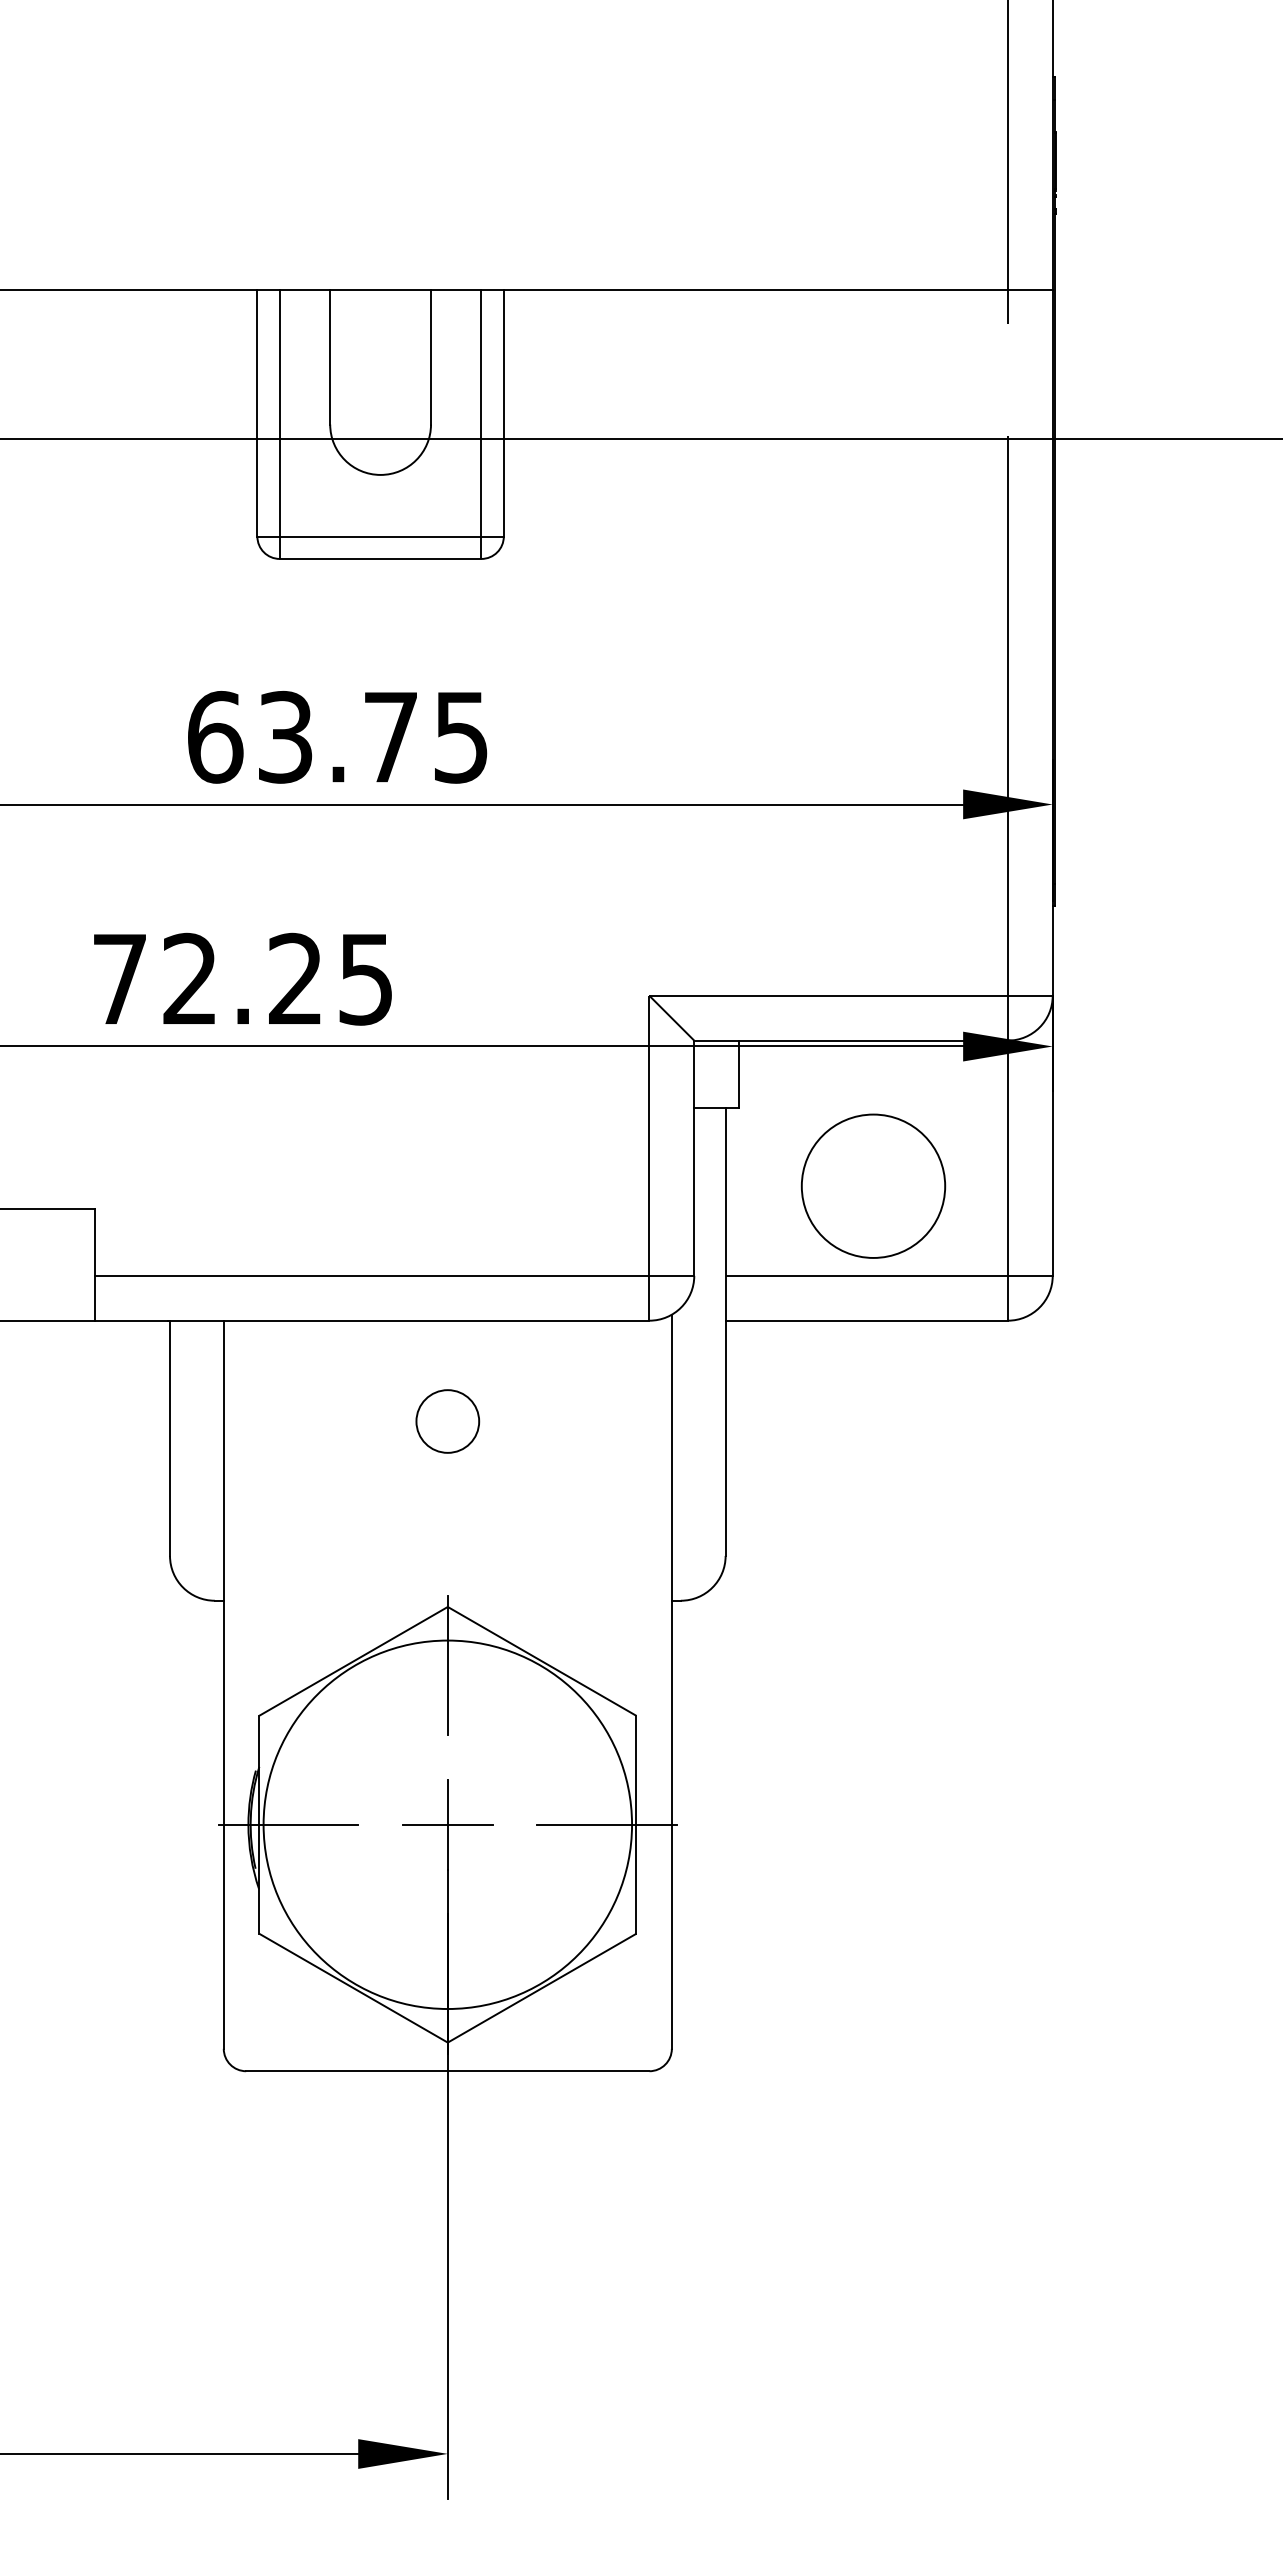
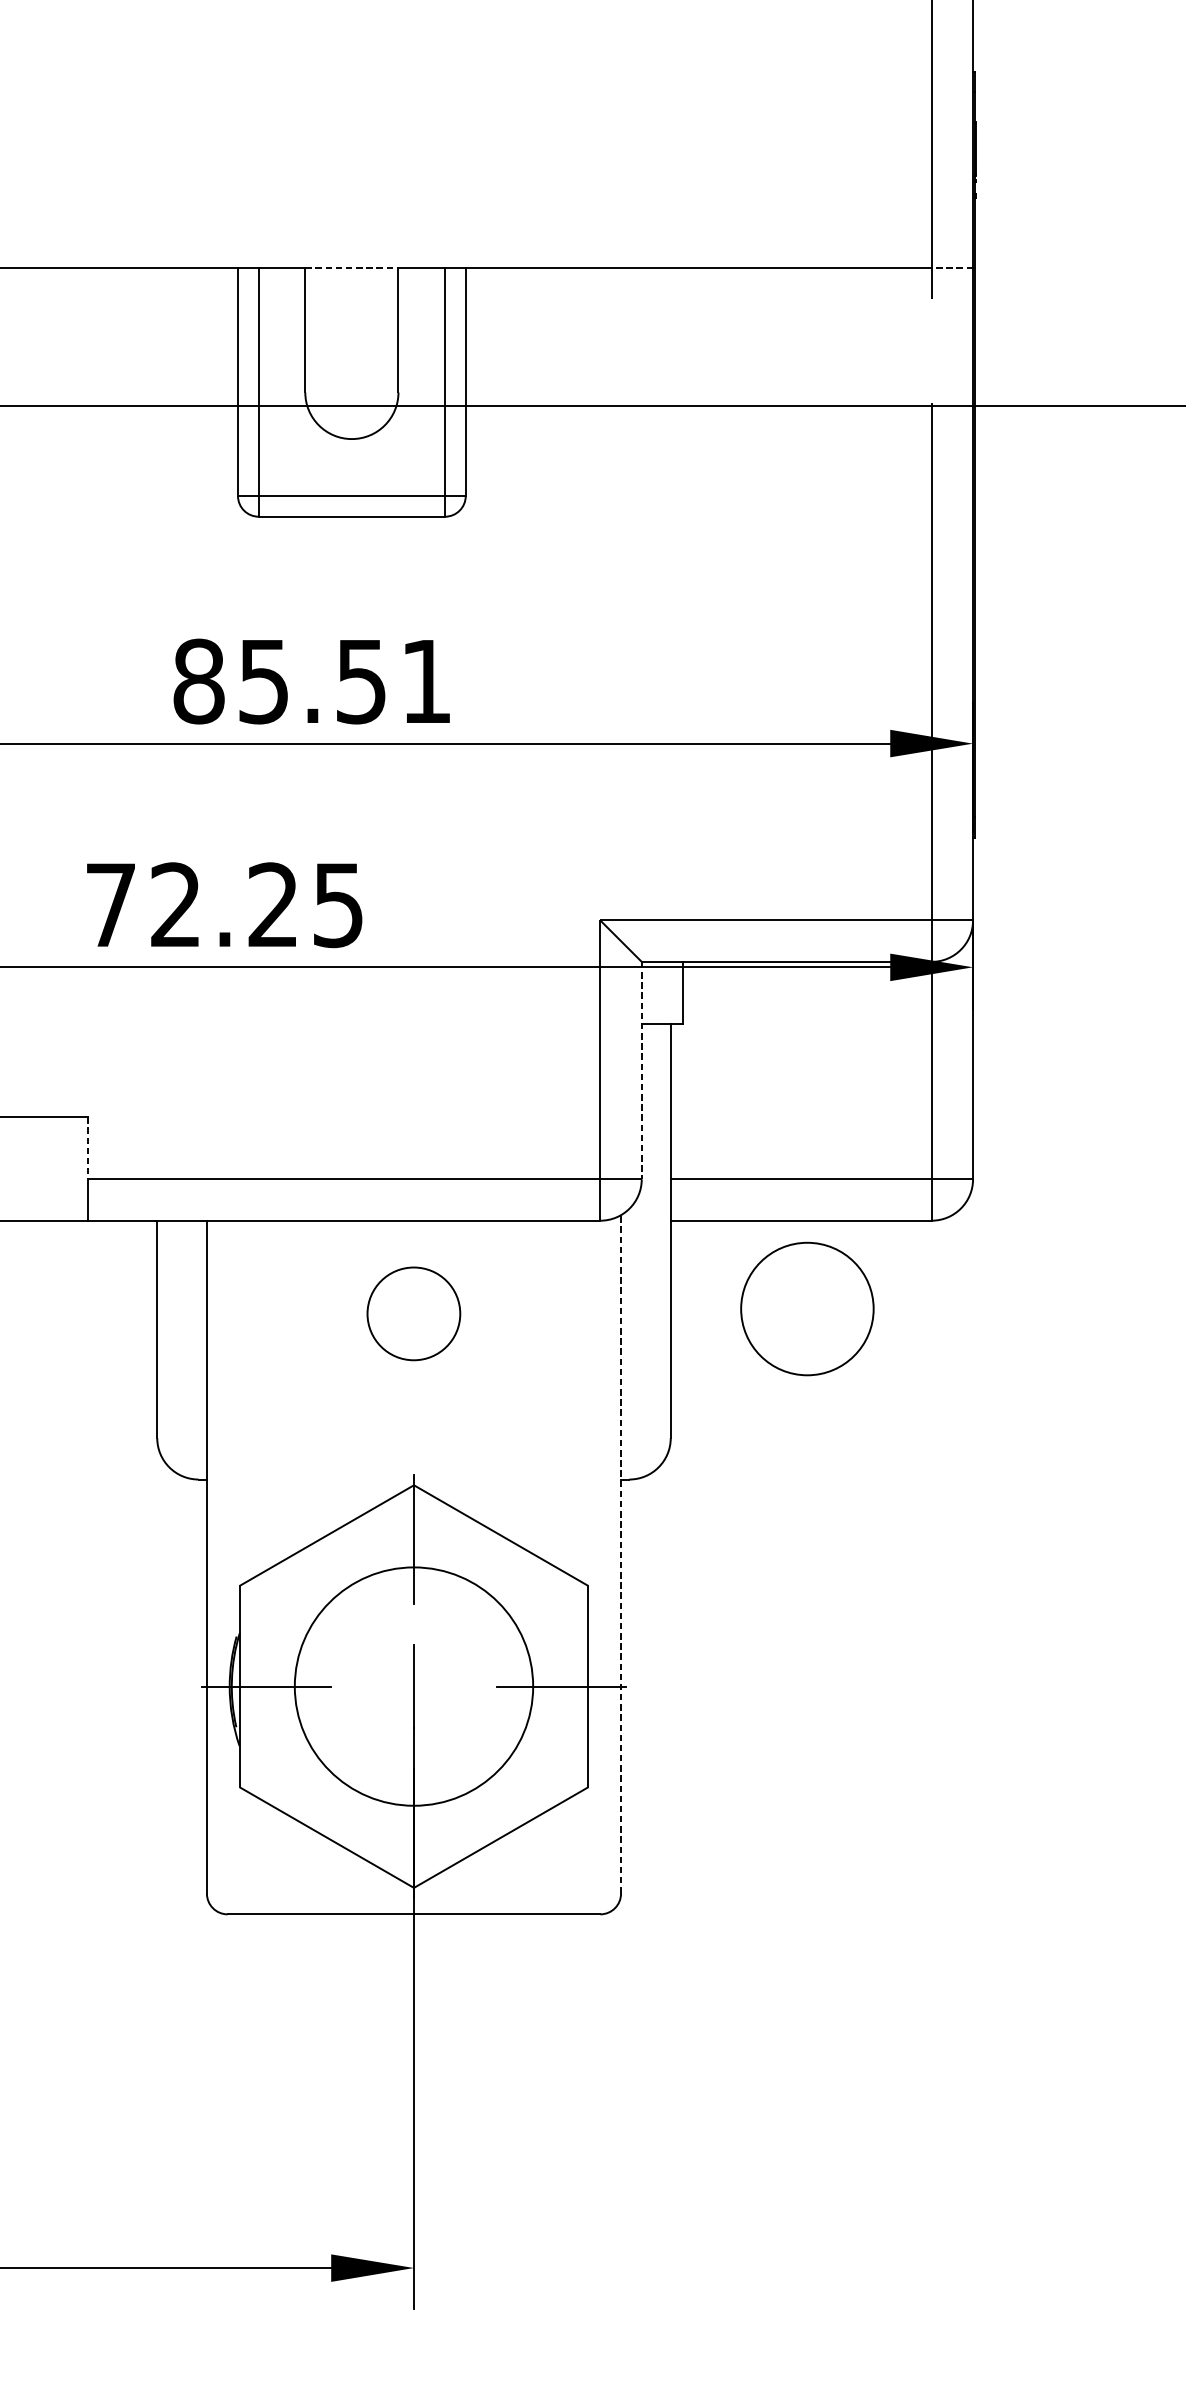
line: (381, 290) -> (352, 268), solid -> dashed
line: (1029, 290) -> (951, 268), solid -> dashed
text: (337, 736) -> (312, 680), 63.75 -> 85.51
line: (694, 1158) -> (641, 1070), solid -> dashed
circle: (873, 1185) -> (807, 1308), moved
line: (94, 1242) -> (87, 1148), solid -> dashed
circle: (447, 1421) -> (413, 1313), size x1.6
line: (671, 1681) -> (620, 1554), solid -> dashed
circle: (447, 1824) -> (413, 1686), size x0.7
line: (447, 1824) -> (413, 1686), removed

